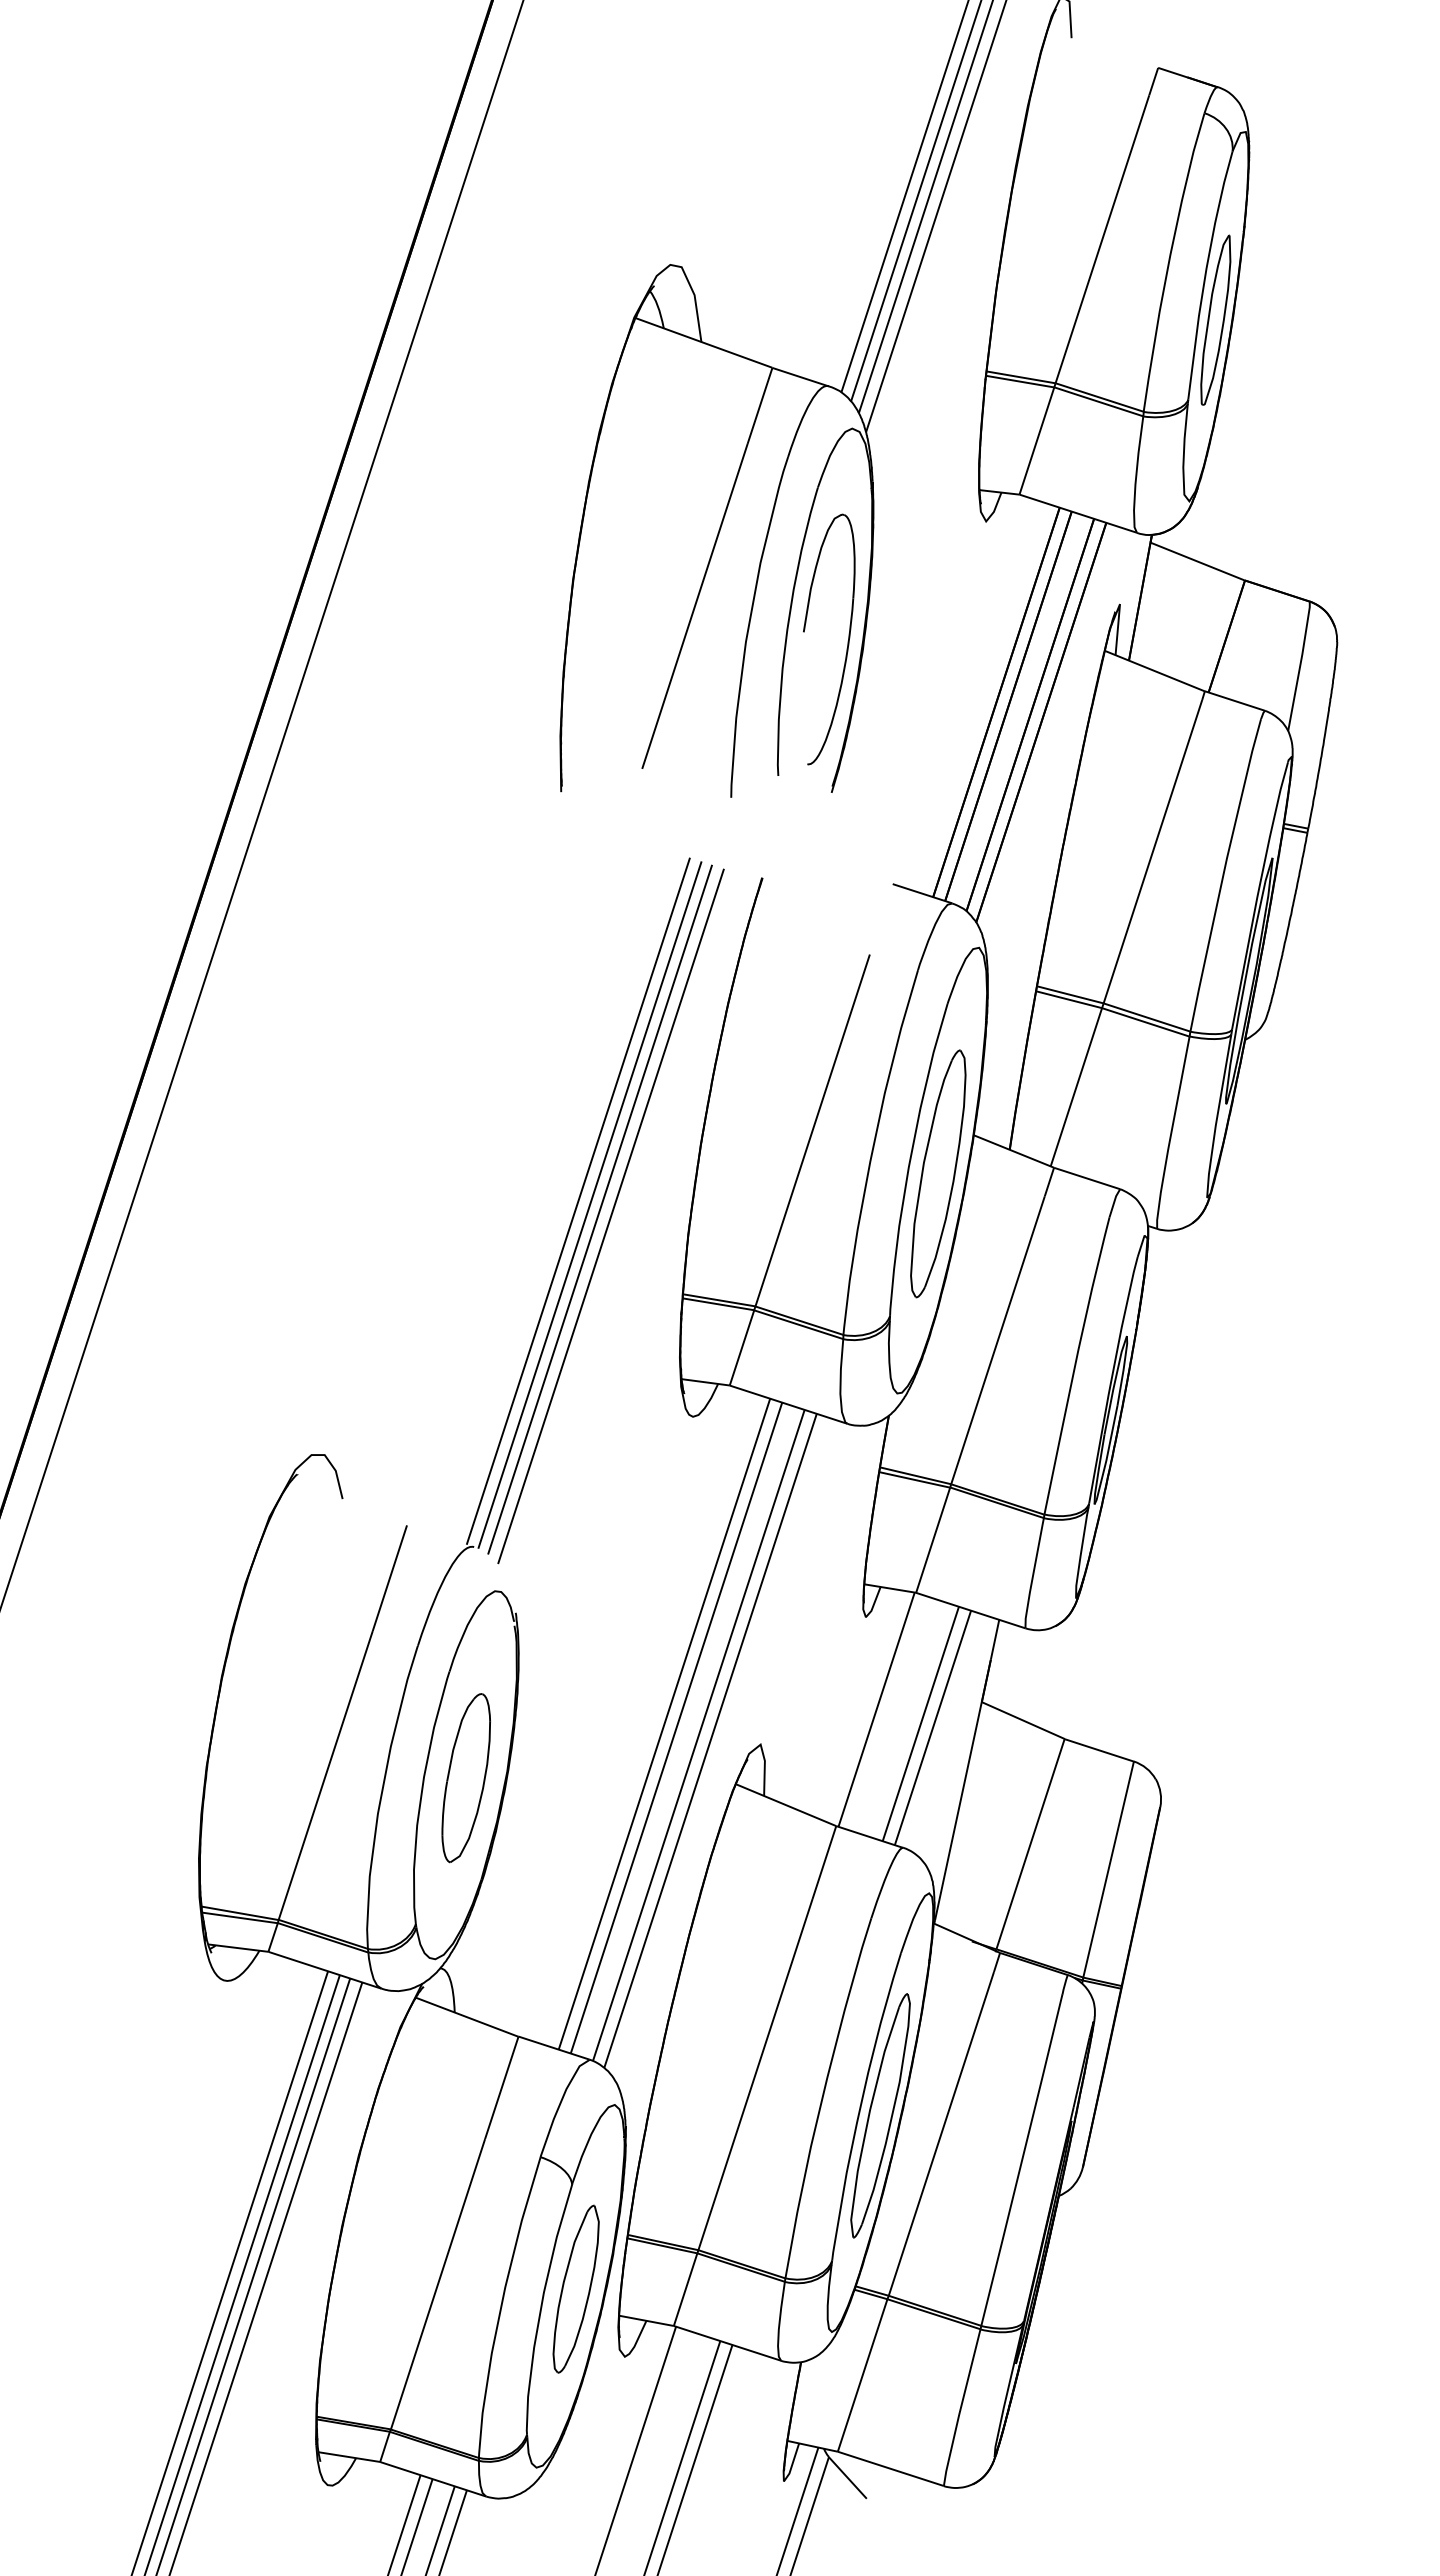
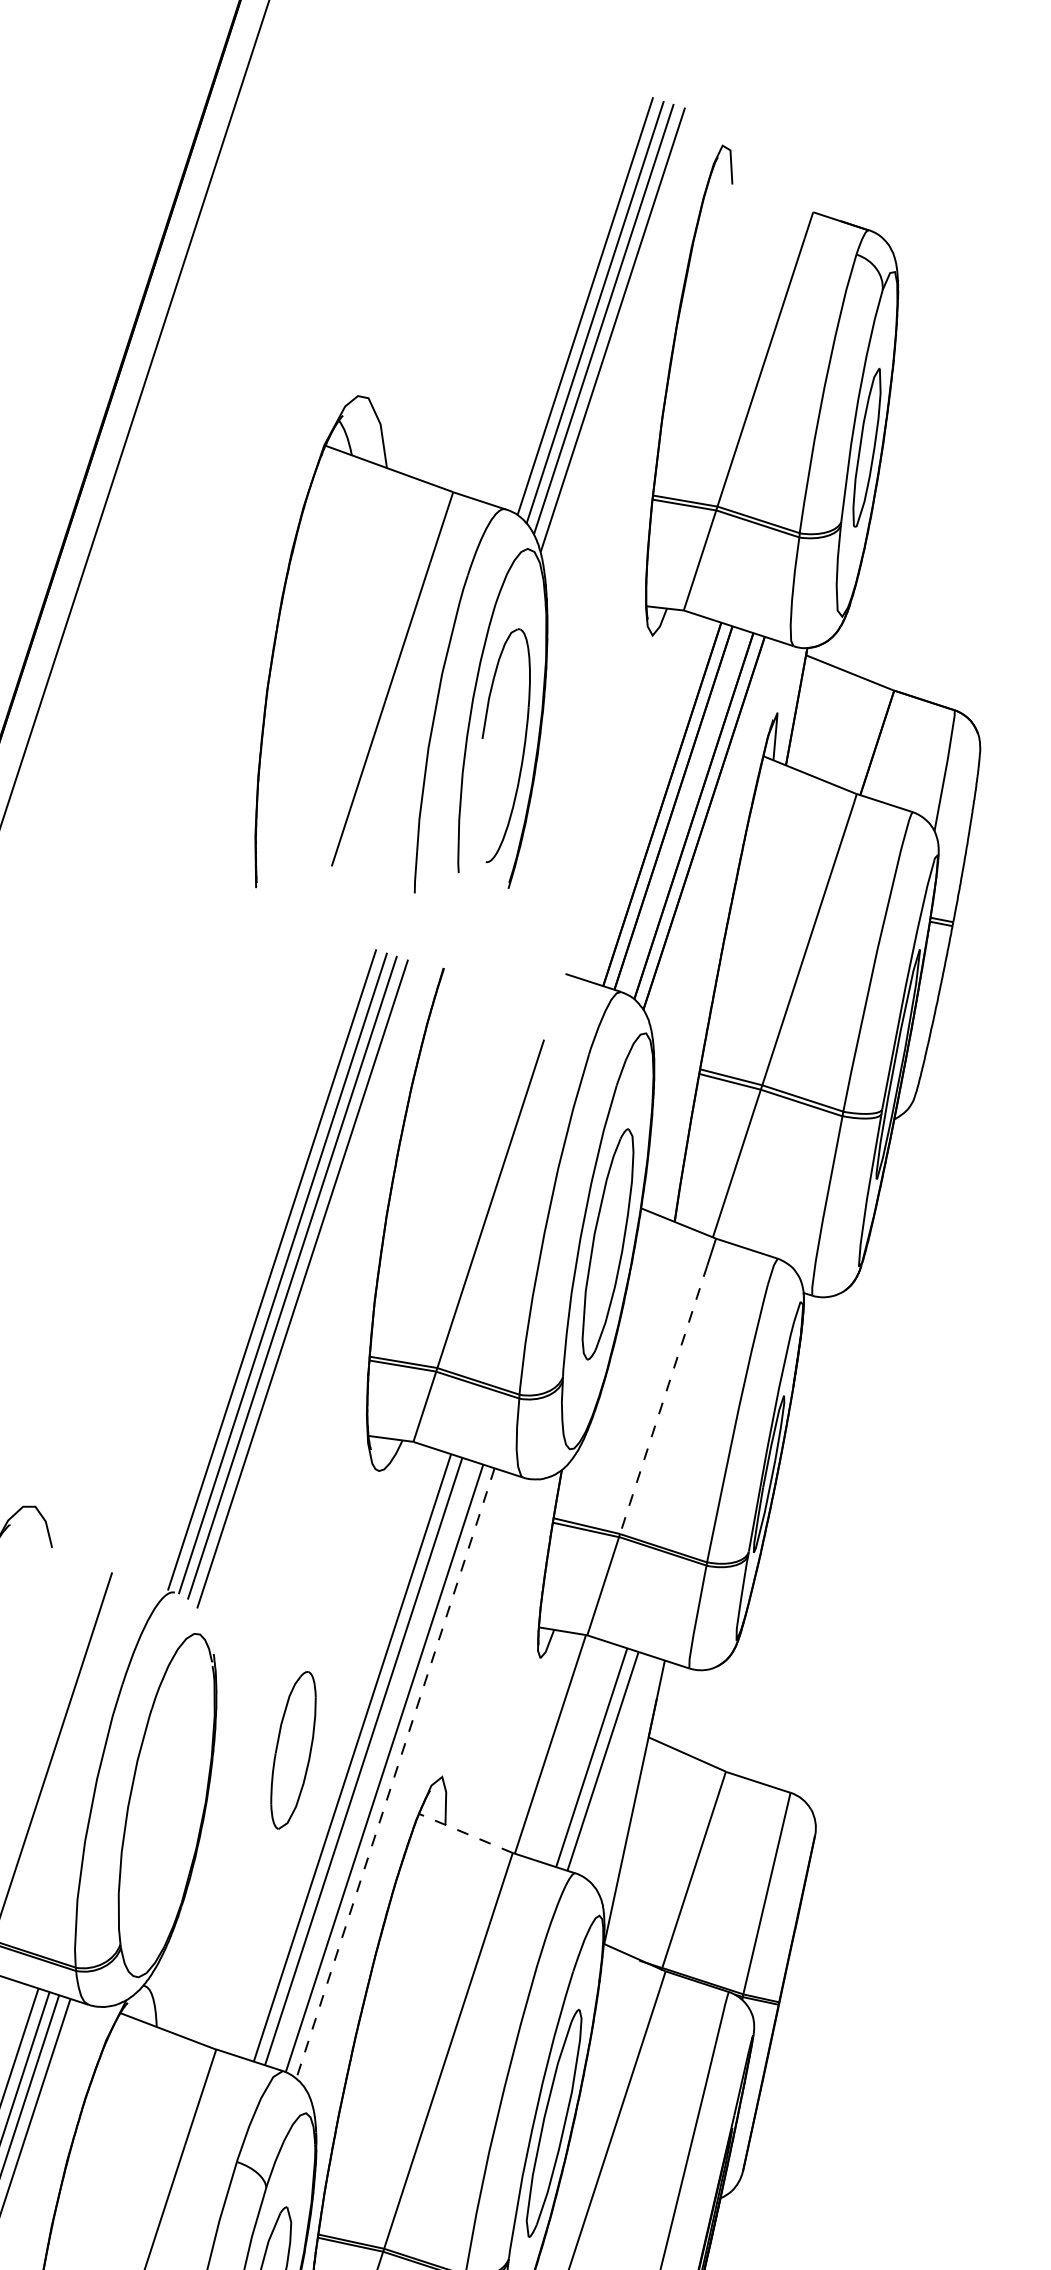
line: (997, 1340) -> (663, 1399), solid -> dashed
line: (710, 1740) -> (395, 1773), solid -> dashed
part: (465, 1778) -> (292, 1750), moved
line: (785, 1804) -> (465, 1832), solid -> dashed

